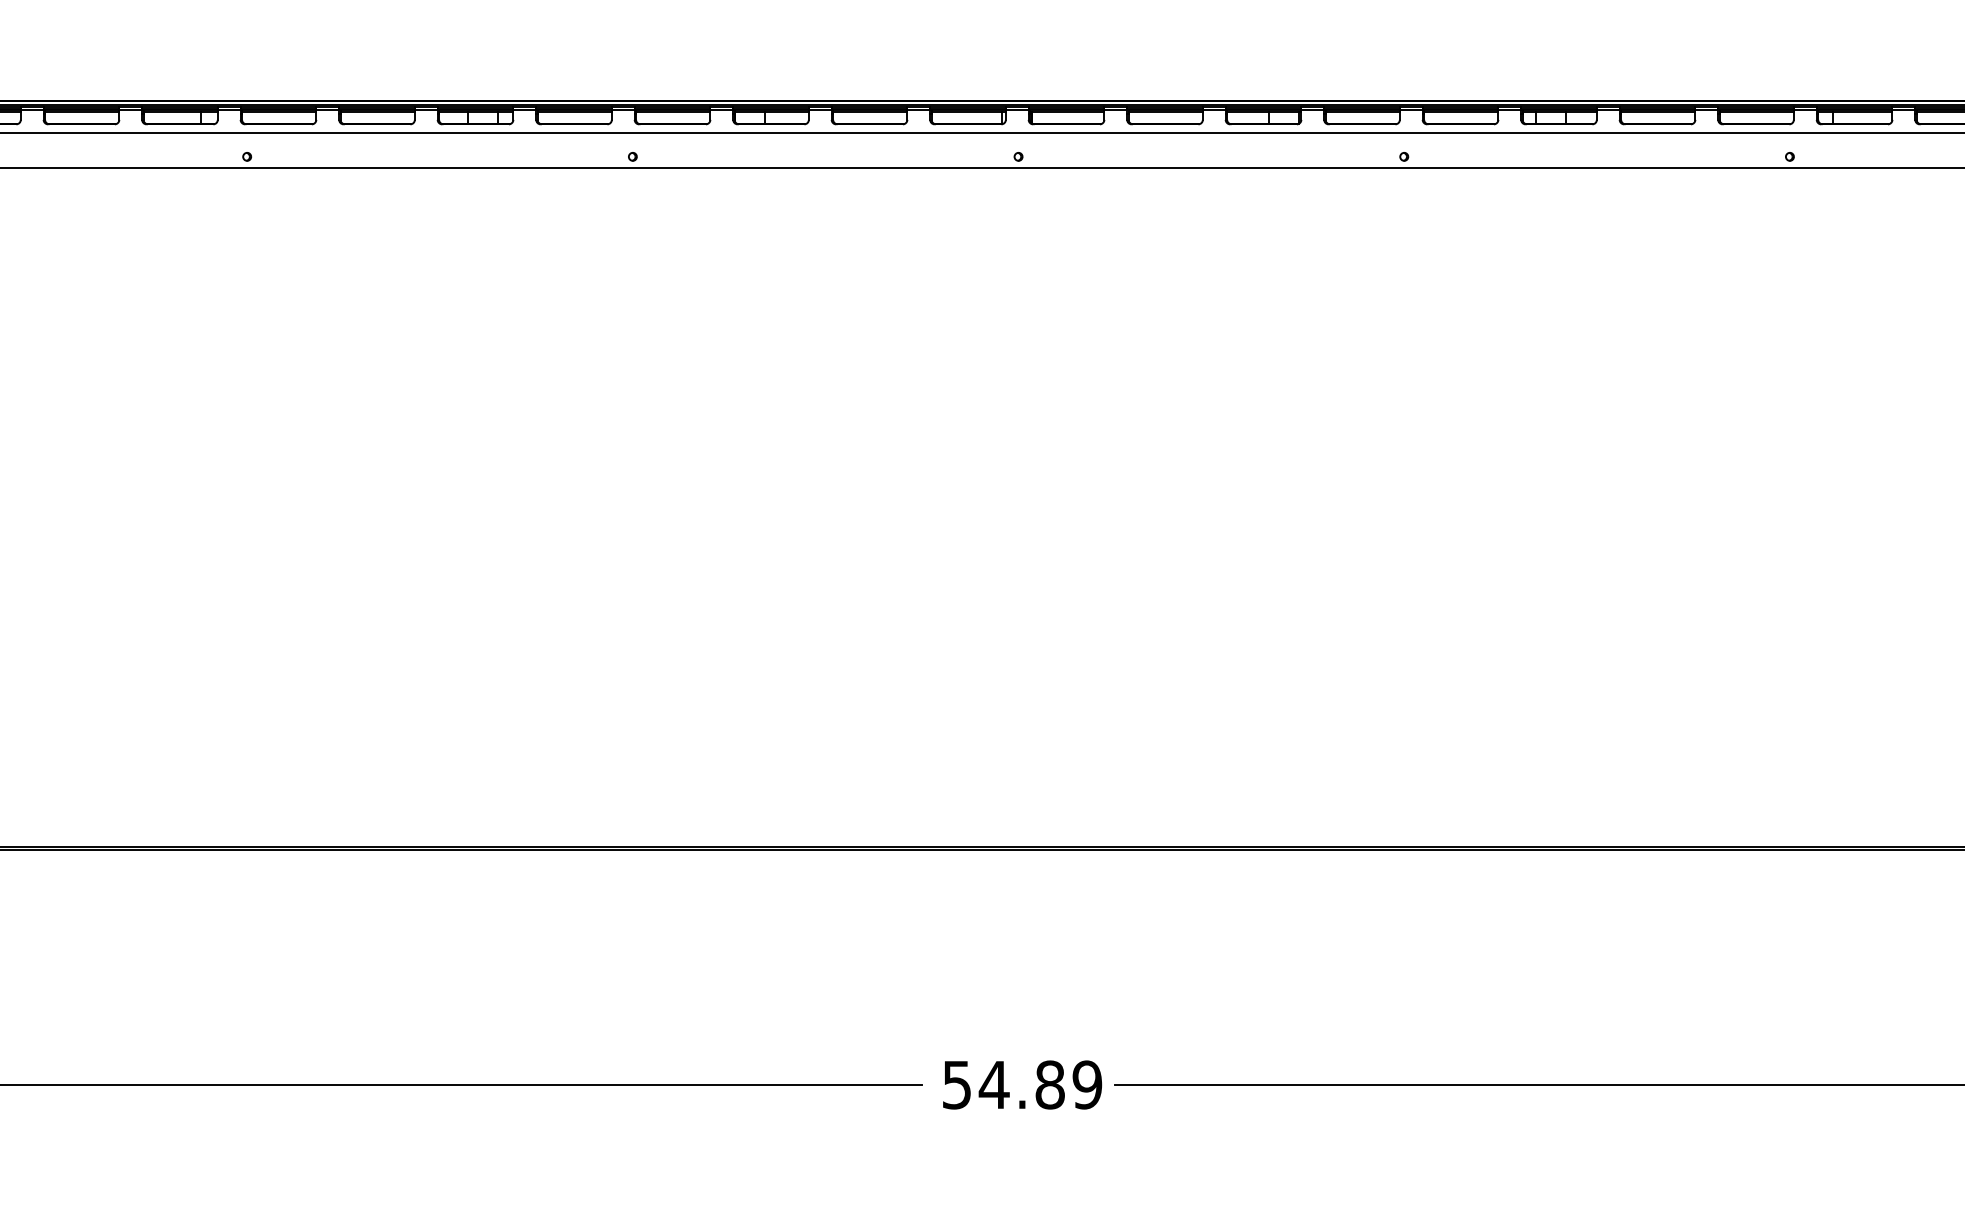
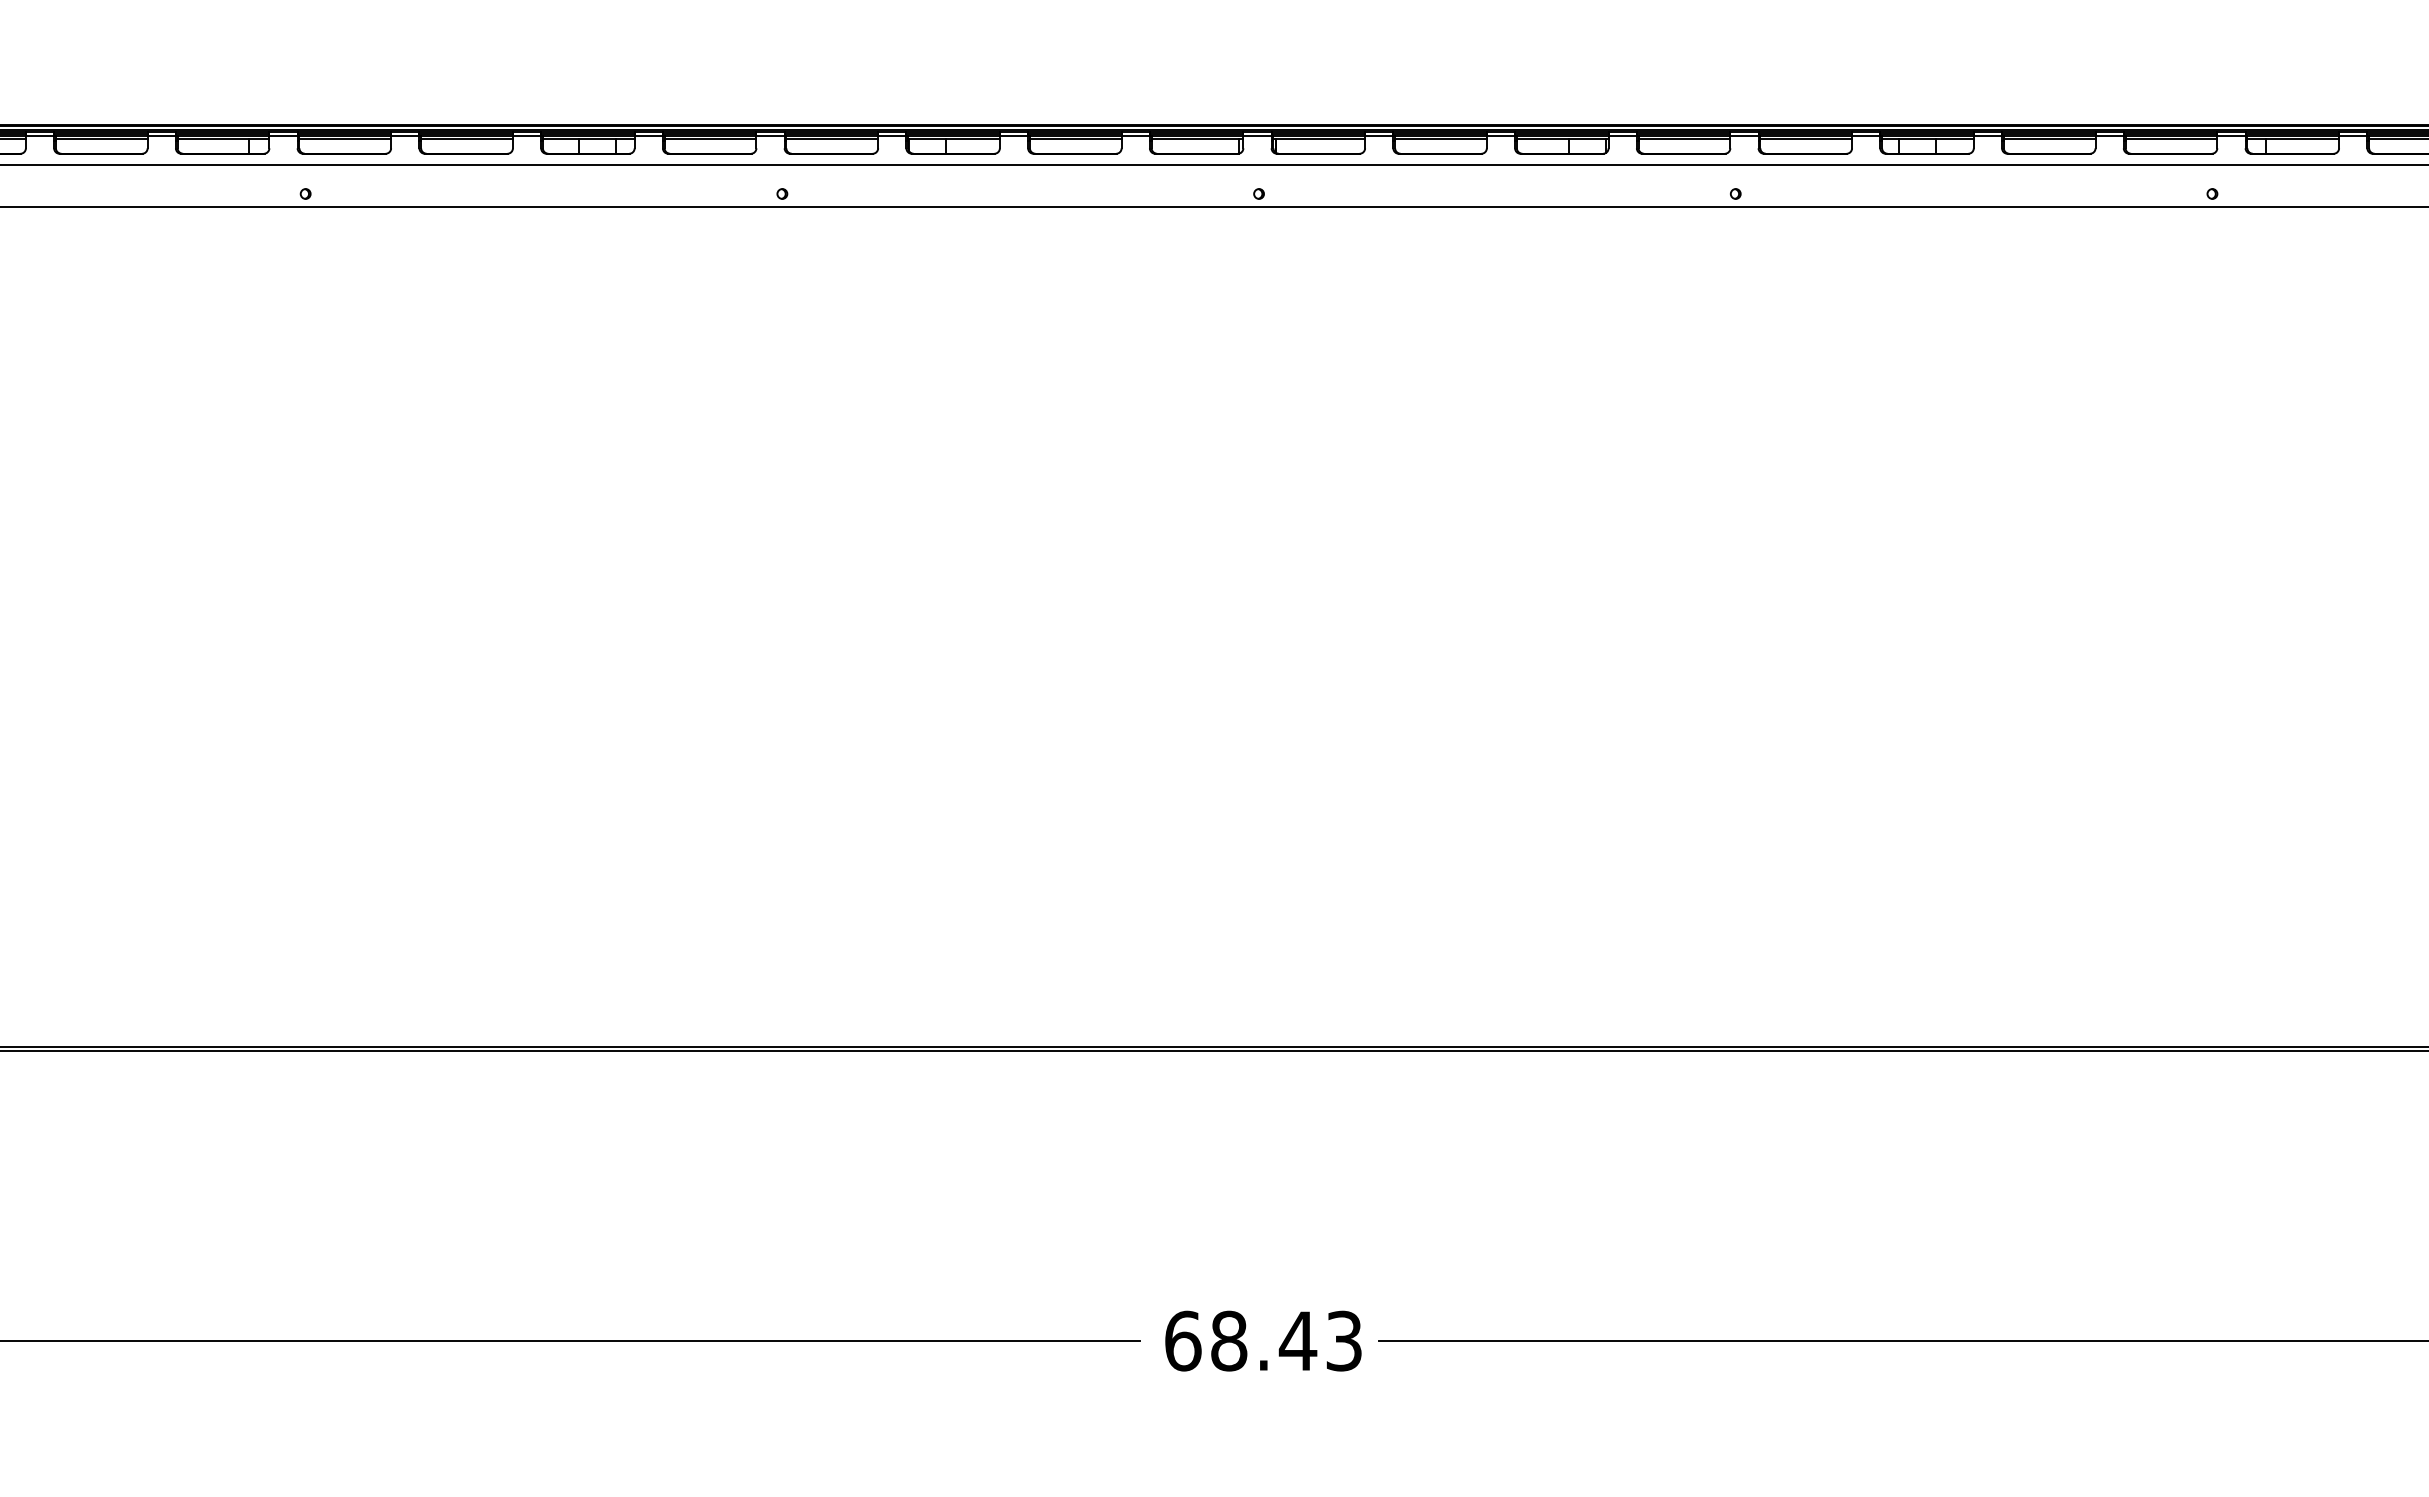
text: (1022, 1084) -> (1263, 1340), 54.89 -> 68.43

